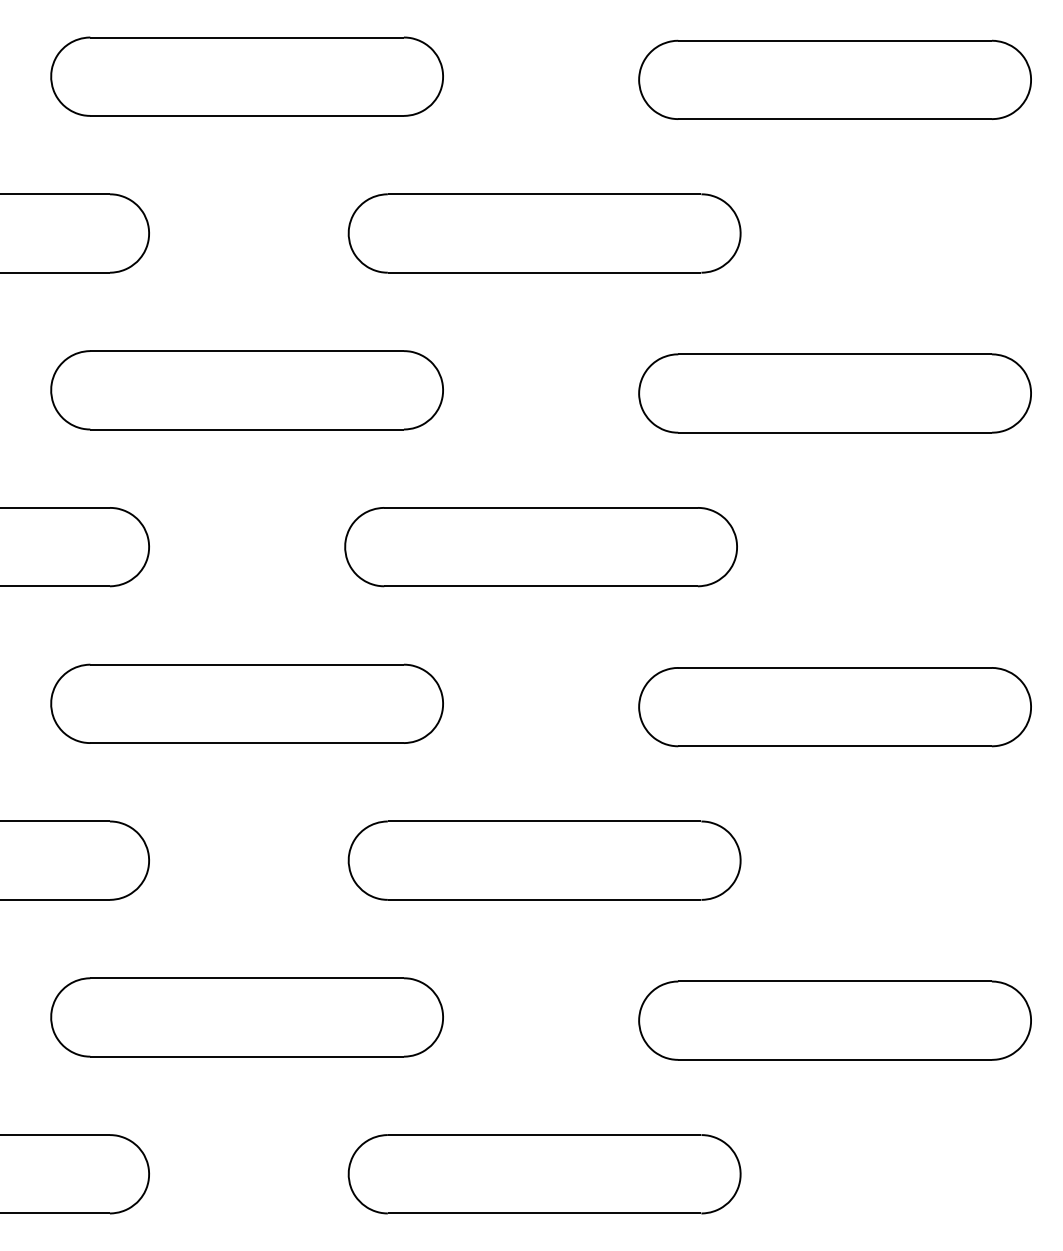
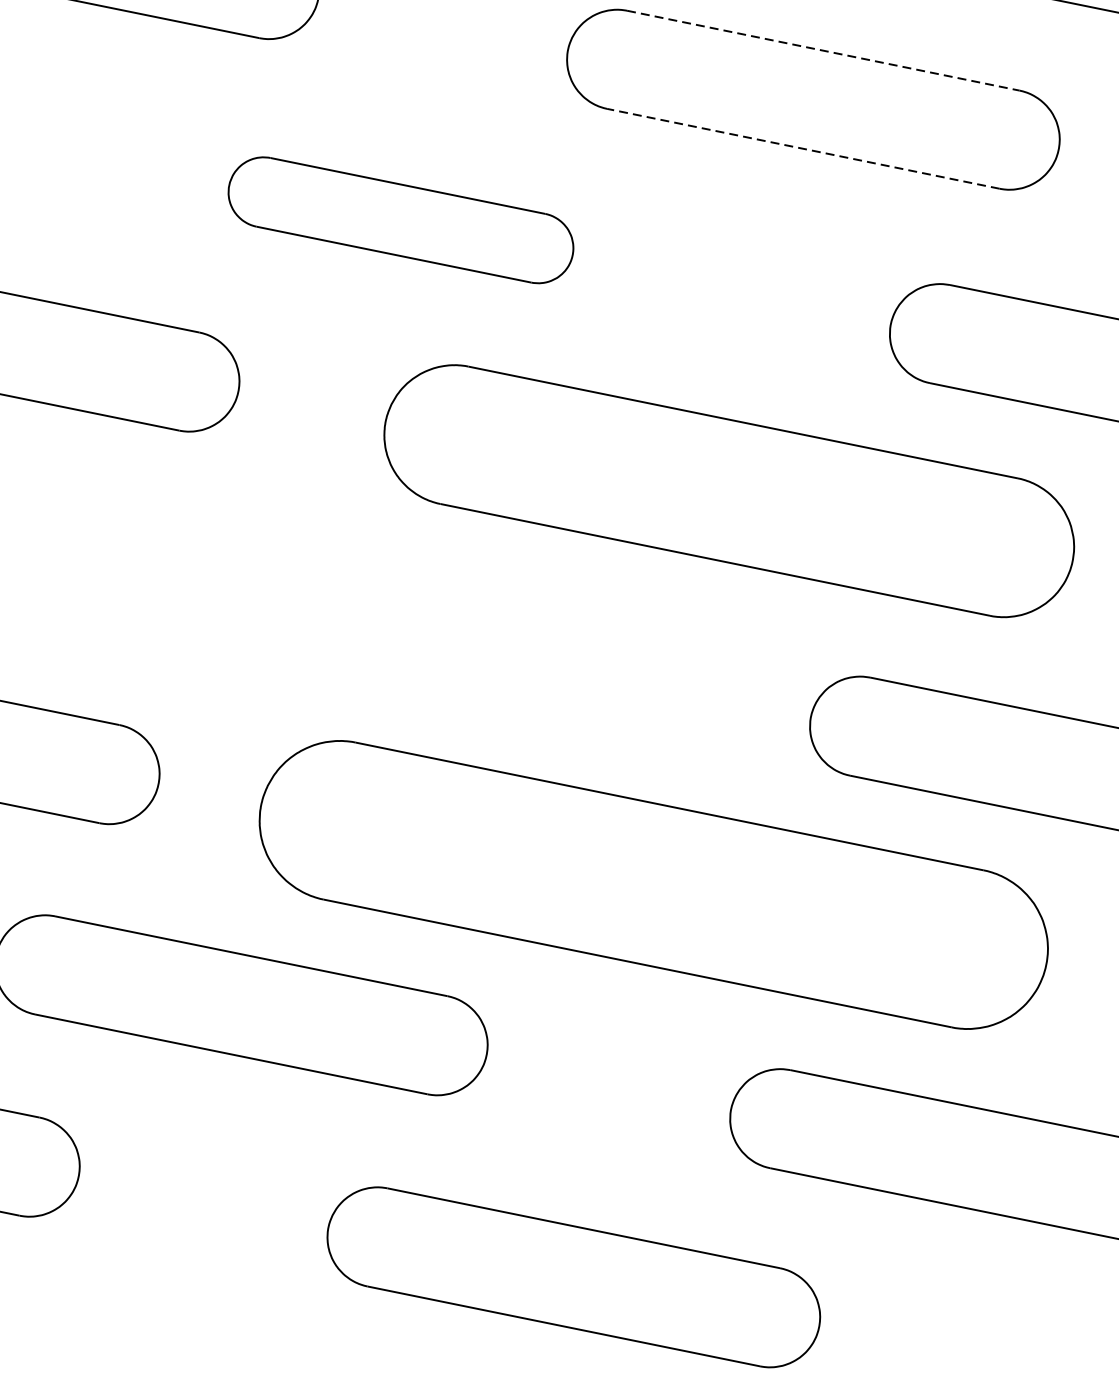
line: (544, 194) -> (823, 50), solid -> dashed
line: (544, 272) -> (803, 148), solid -> dashed
part: (246, 390) -> (400, 220), size x0.7
part: (540, 547) -> (728, 491), size x1.4
part: (246, 703) -> (320, 612), removed
part: (544, 860) -> (653, 884), size x1.6

